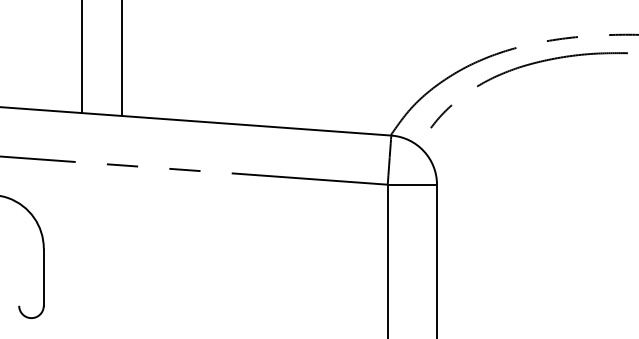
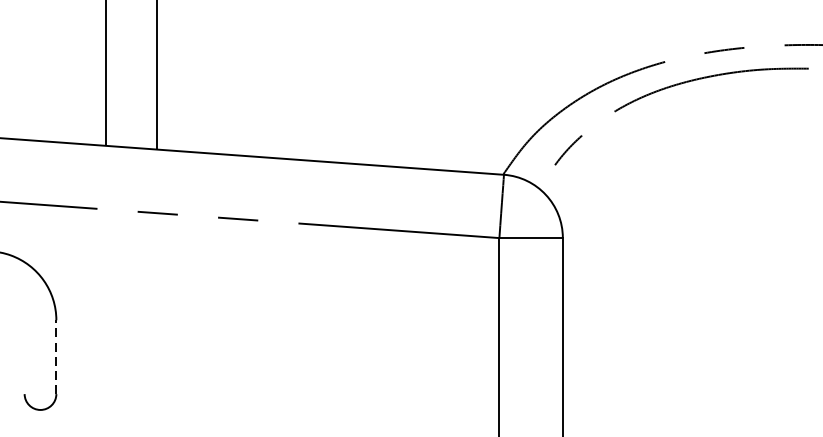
line: (43, 277) -> (55, 357), solid -> dashed

